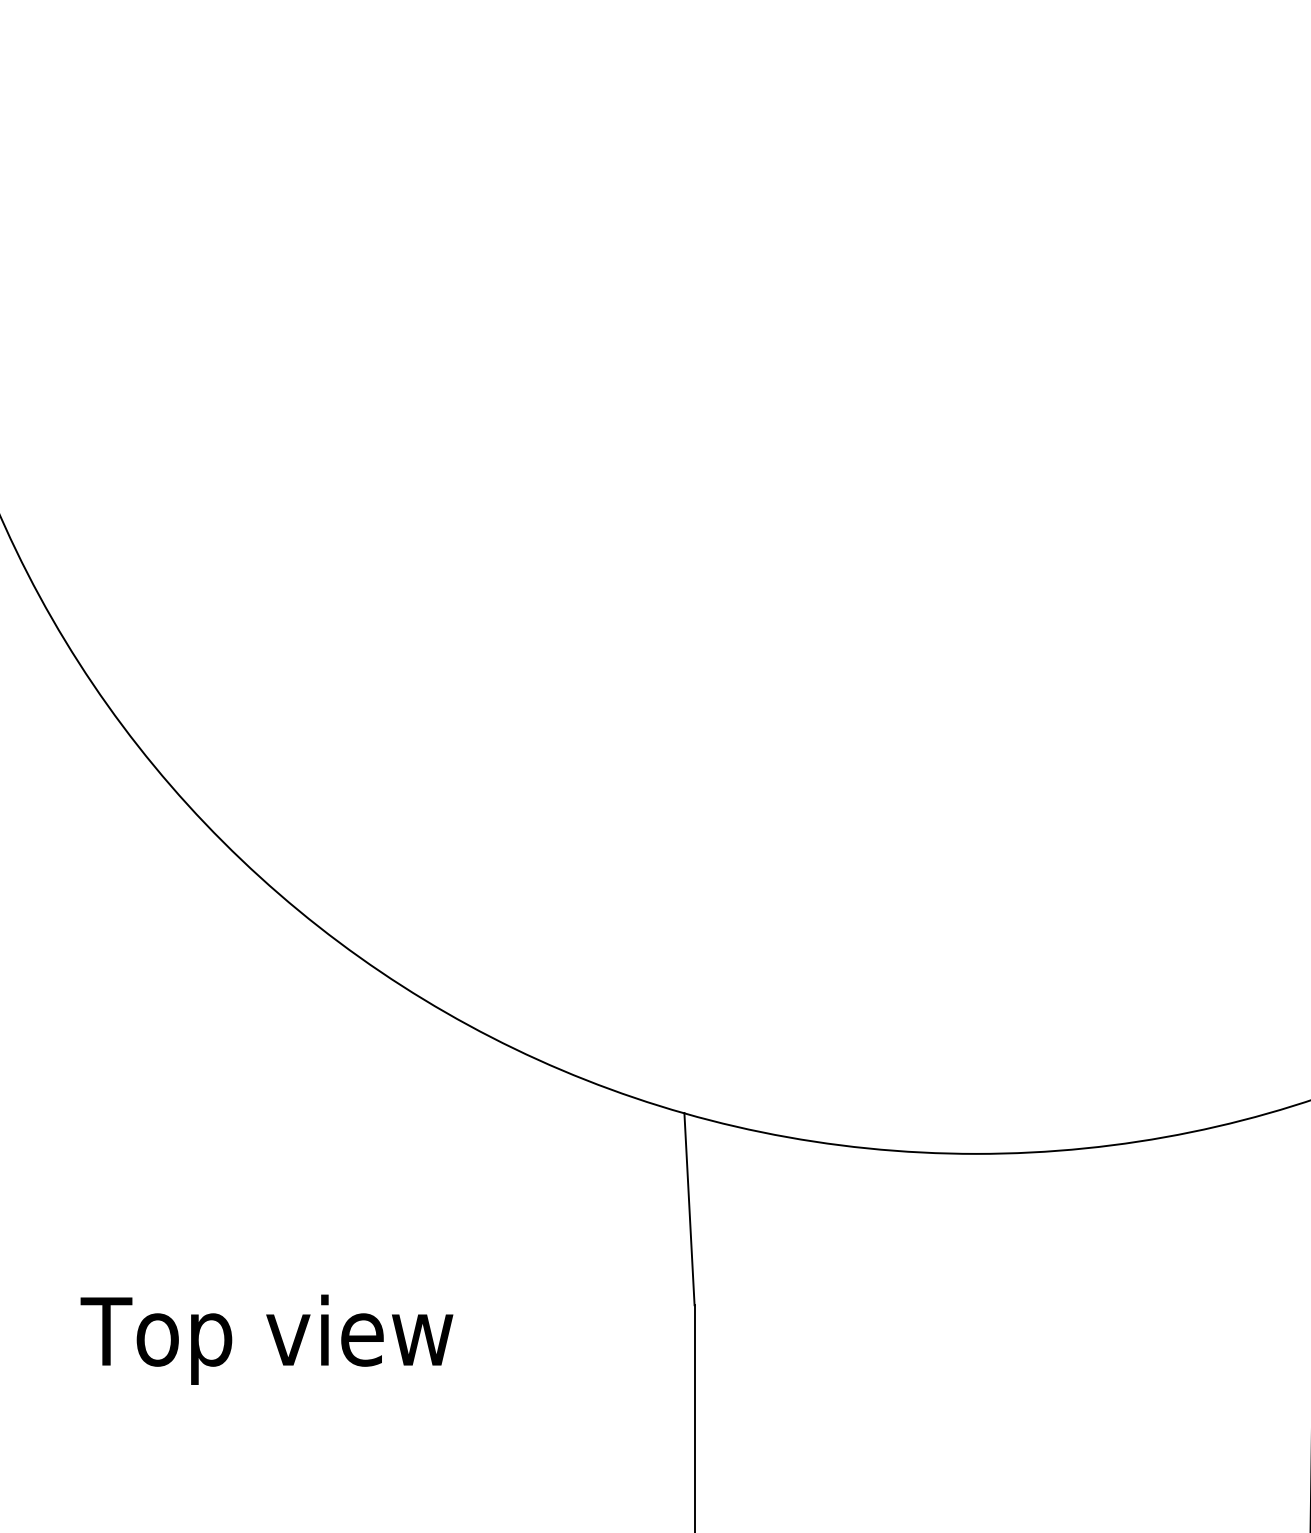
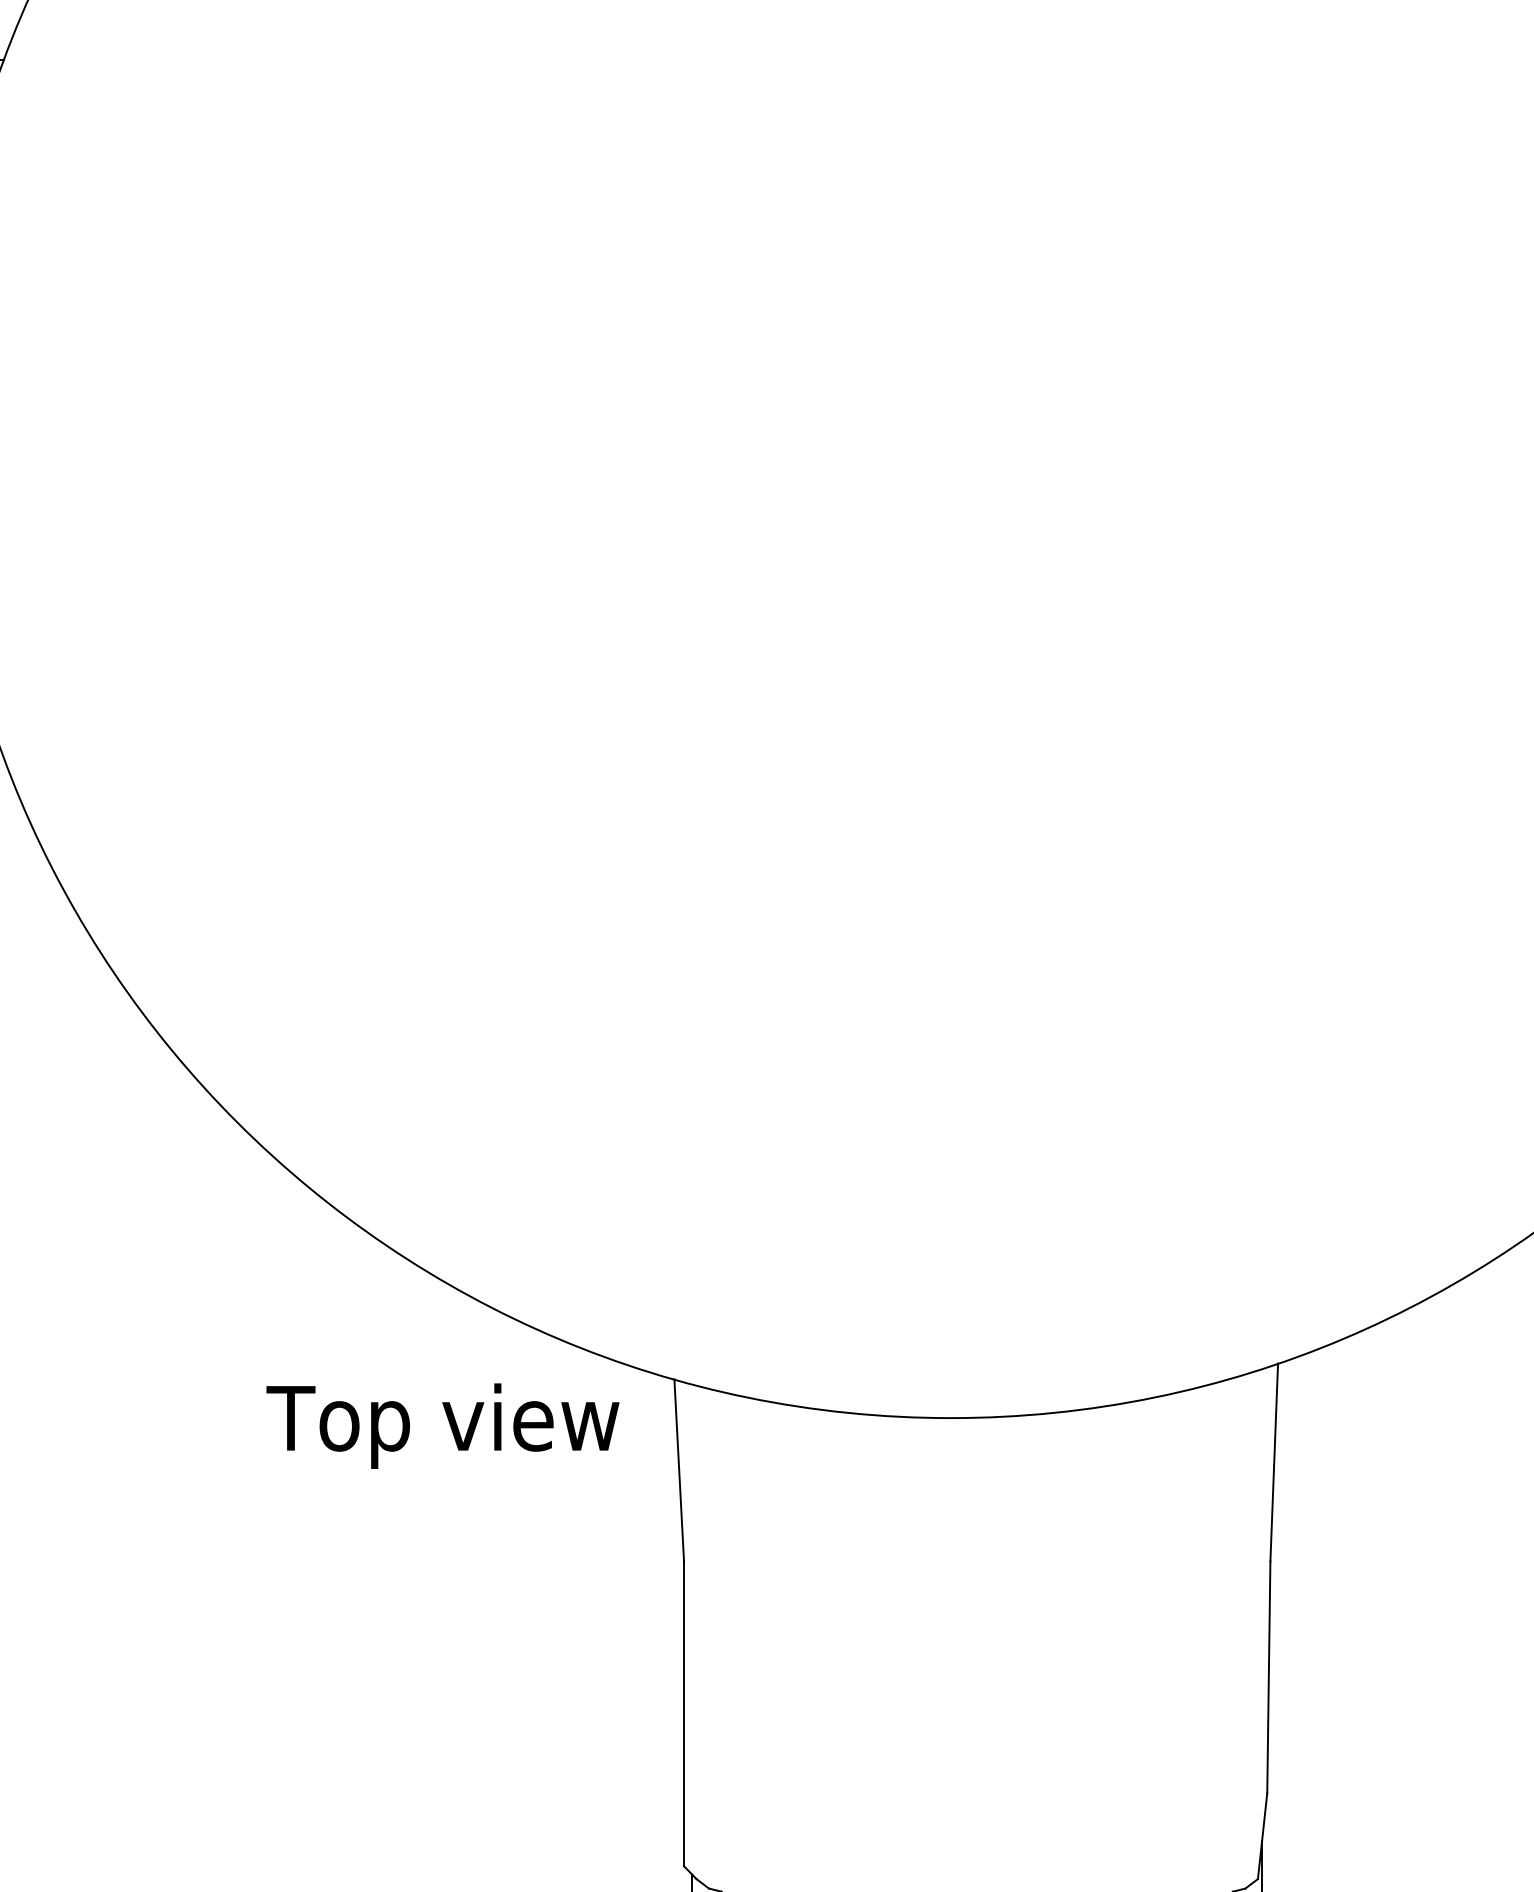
text: (266, 1339) -> (442, 1425), moved

